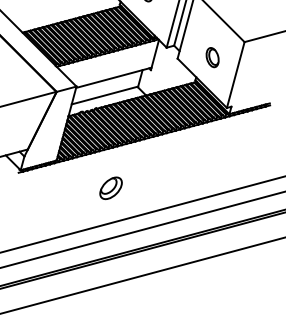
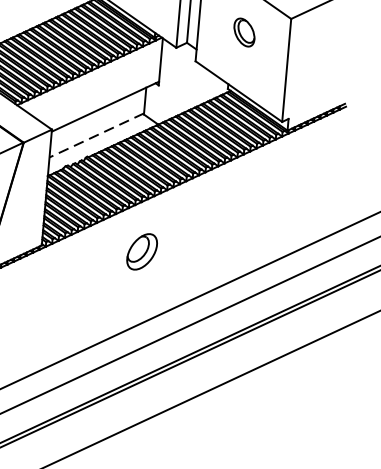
part: (212, 57) -> (244, 32), moved
line: (104, 95) -> (96, 135), solid -> dashed
part: (110, 188) -> (141, 252), moved

